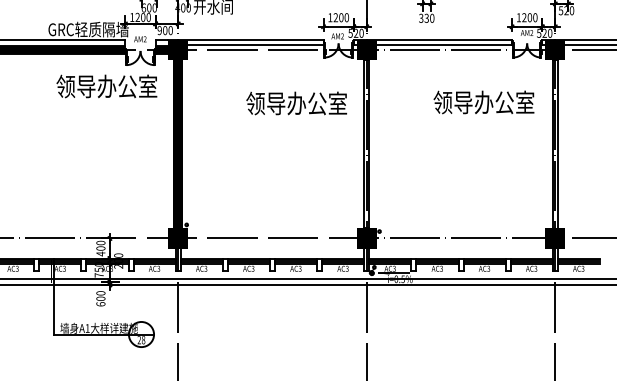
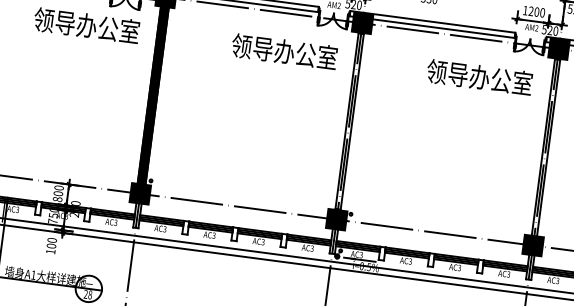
text: (483, 102) -> (479, 77), moved
text: (296, 103) -> (284, 51), moved
text: (100, 253) -> (57, 198), 400 -> 800
text: (100, 304) -> (50, 251), 600 -> 100

